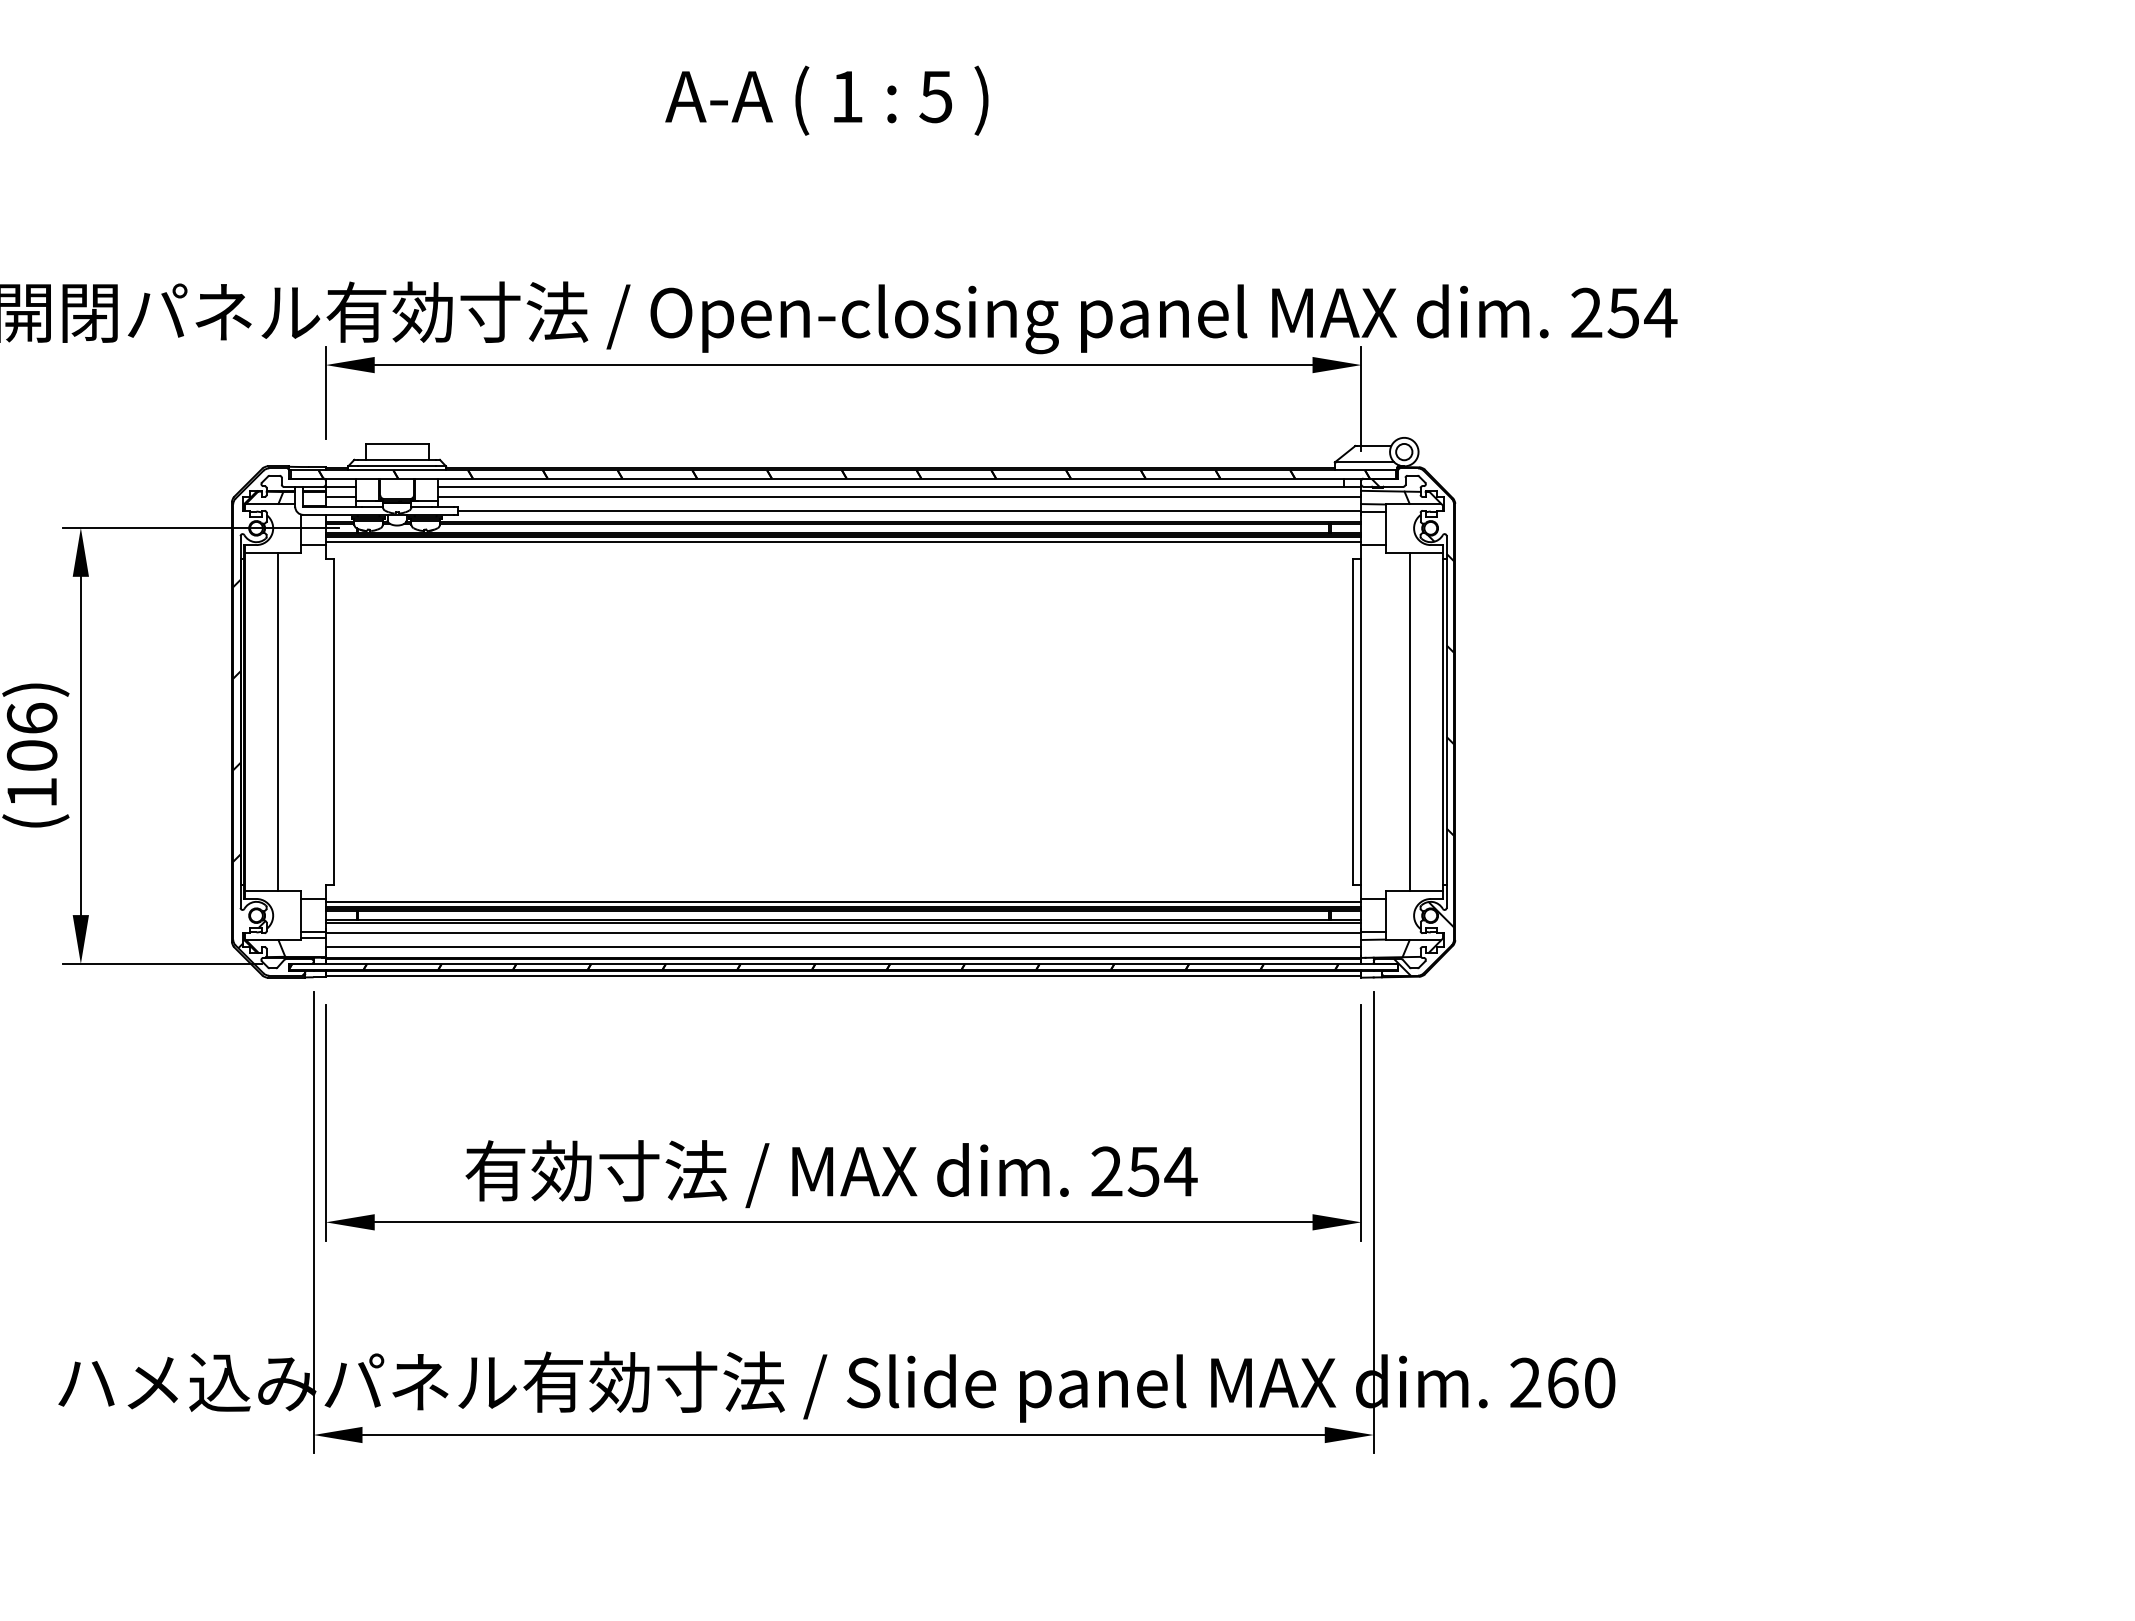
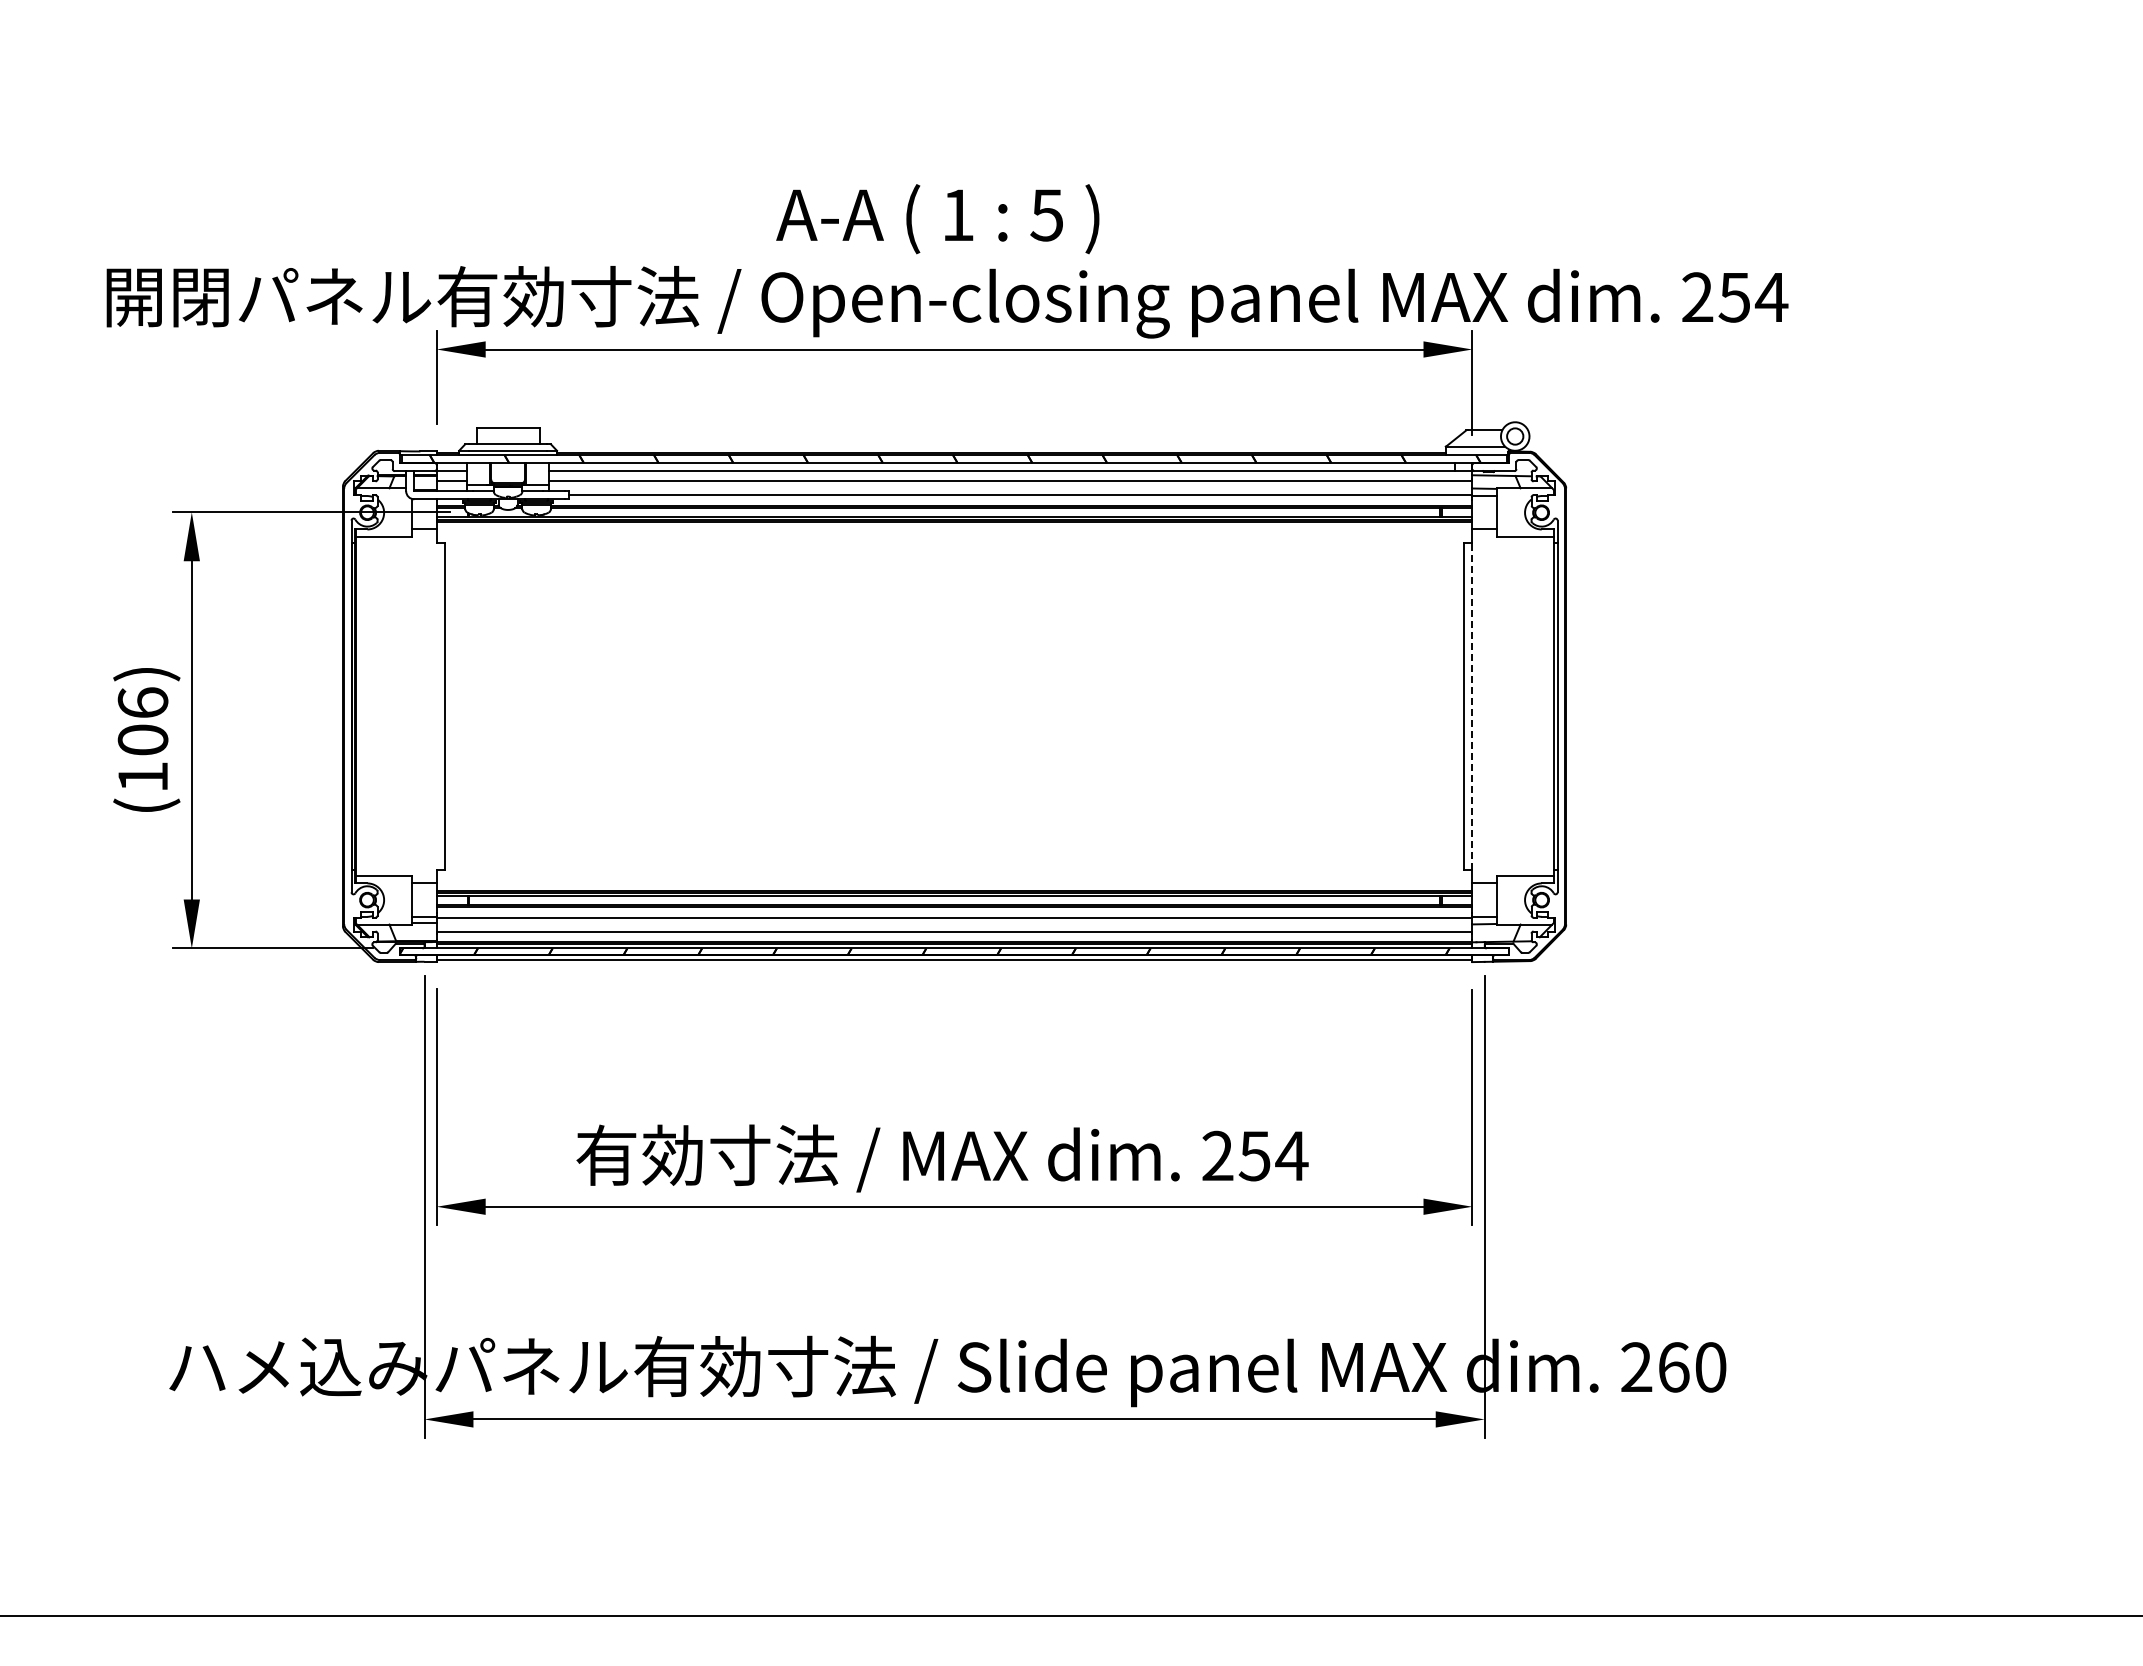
text: (826, 101) -> (937, 219), moved
line: (843, 542) -> (954, 526), removed
line: (1361, 721) -> (1472, 705), solid -> dashed
line: (277, 722) -> (388, 706), removed
line: (1410, 722) -> (1521, 706), removed
hatch: (1412, 727) -> (1523, 711), removed
hatch: (269, 778) -> (380, 762), removed
line: (843, 902) -> (954, 886), removed

